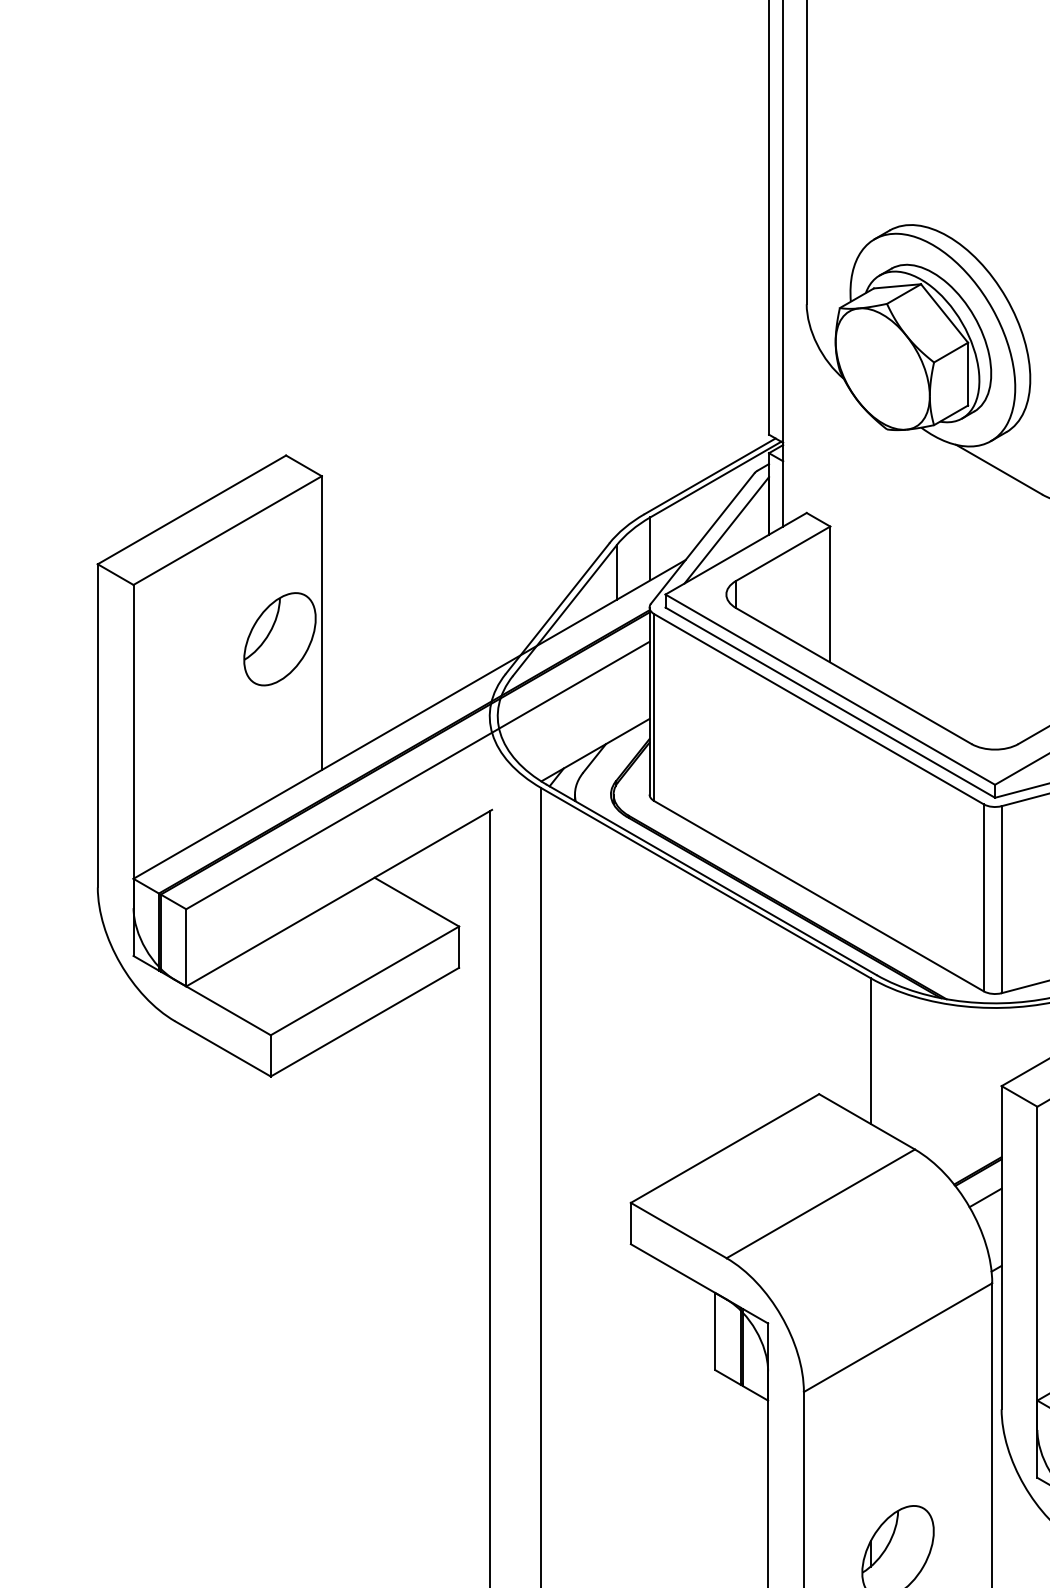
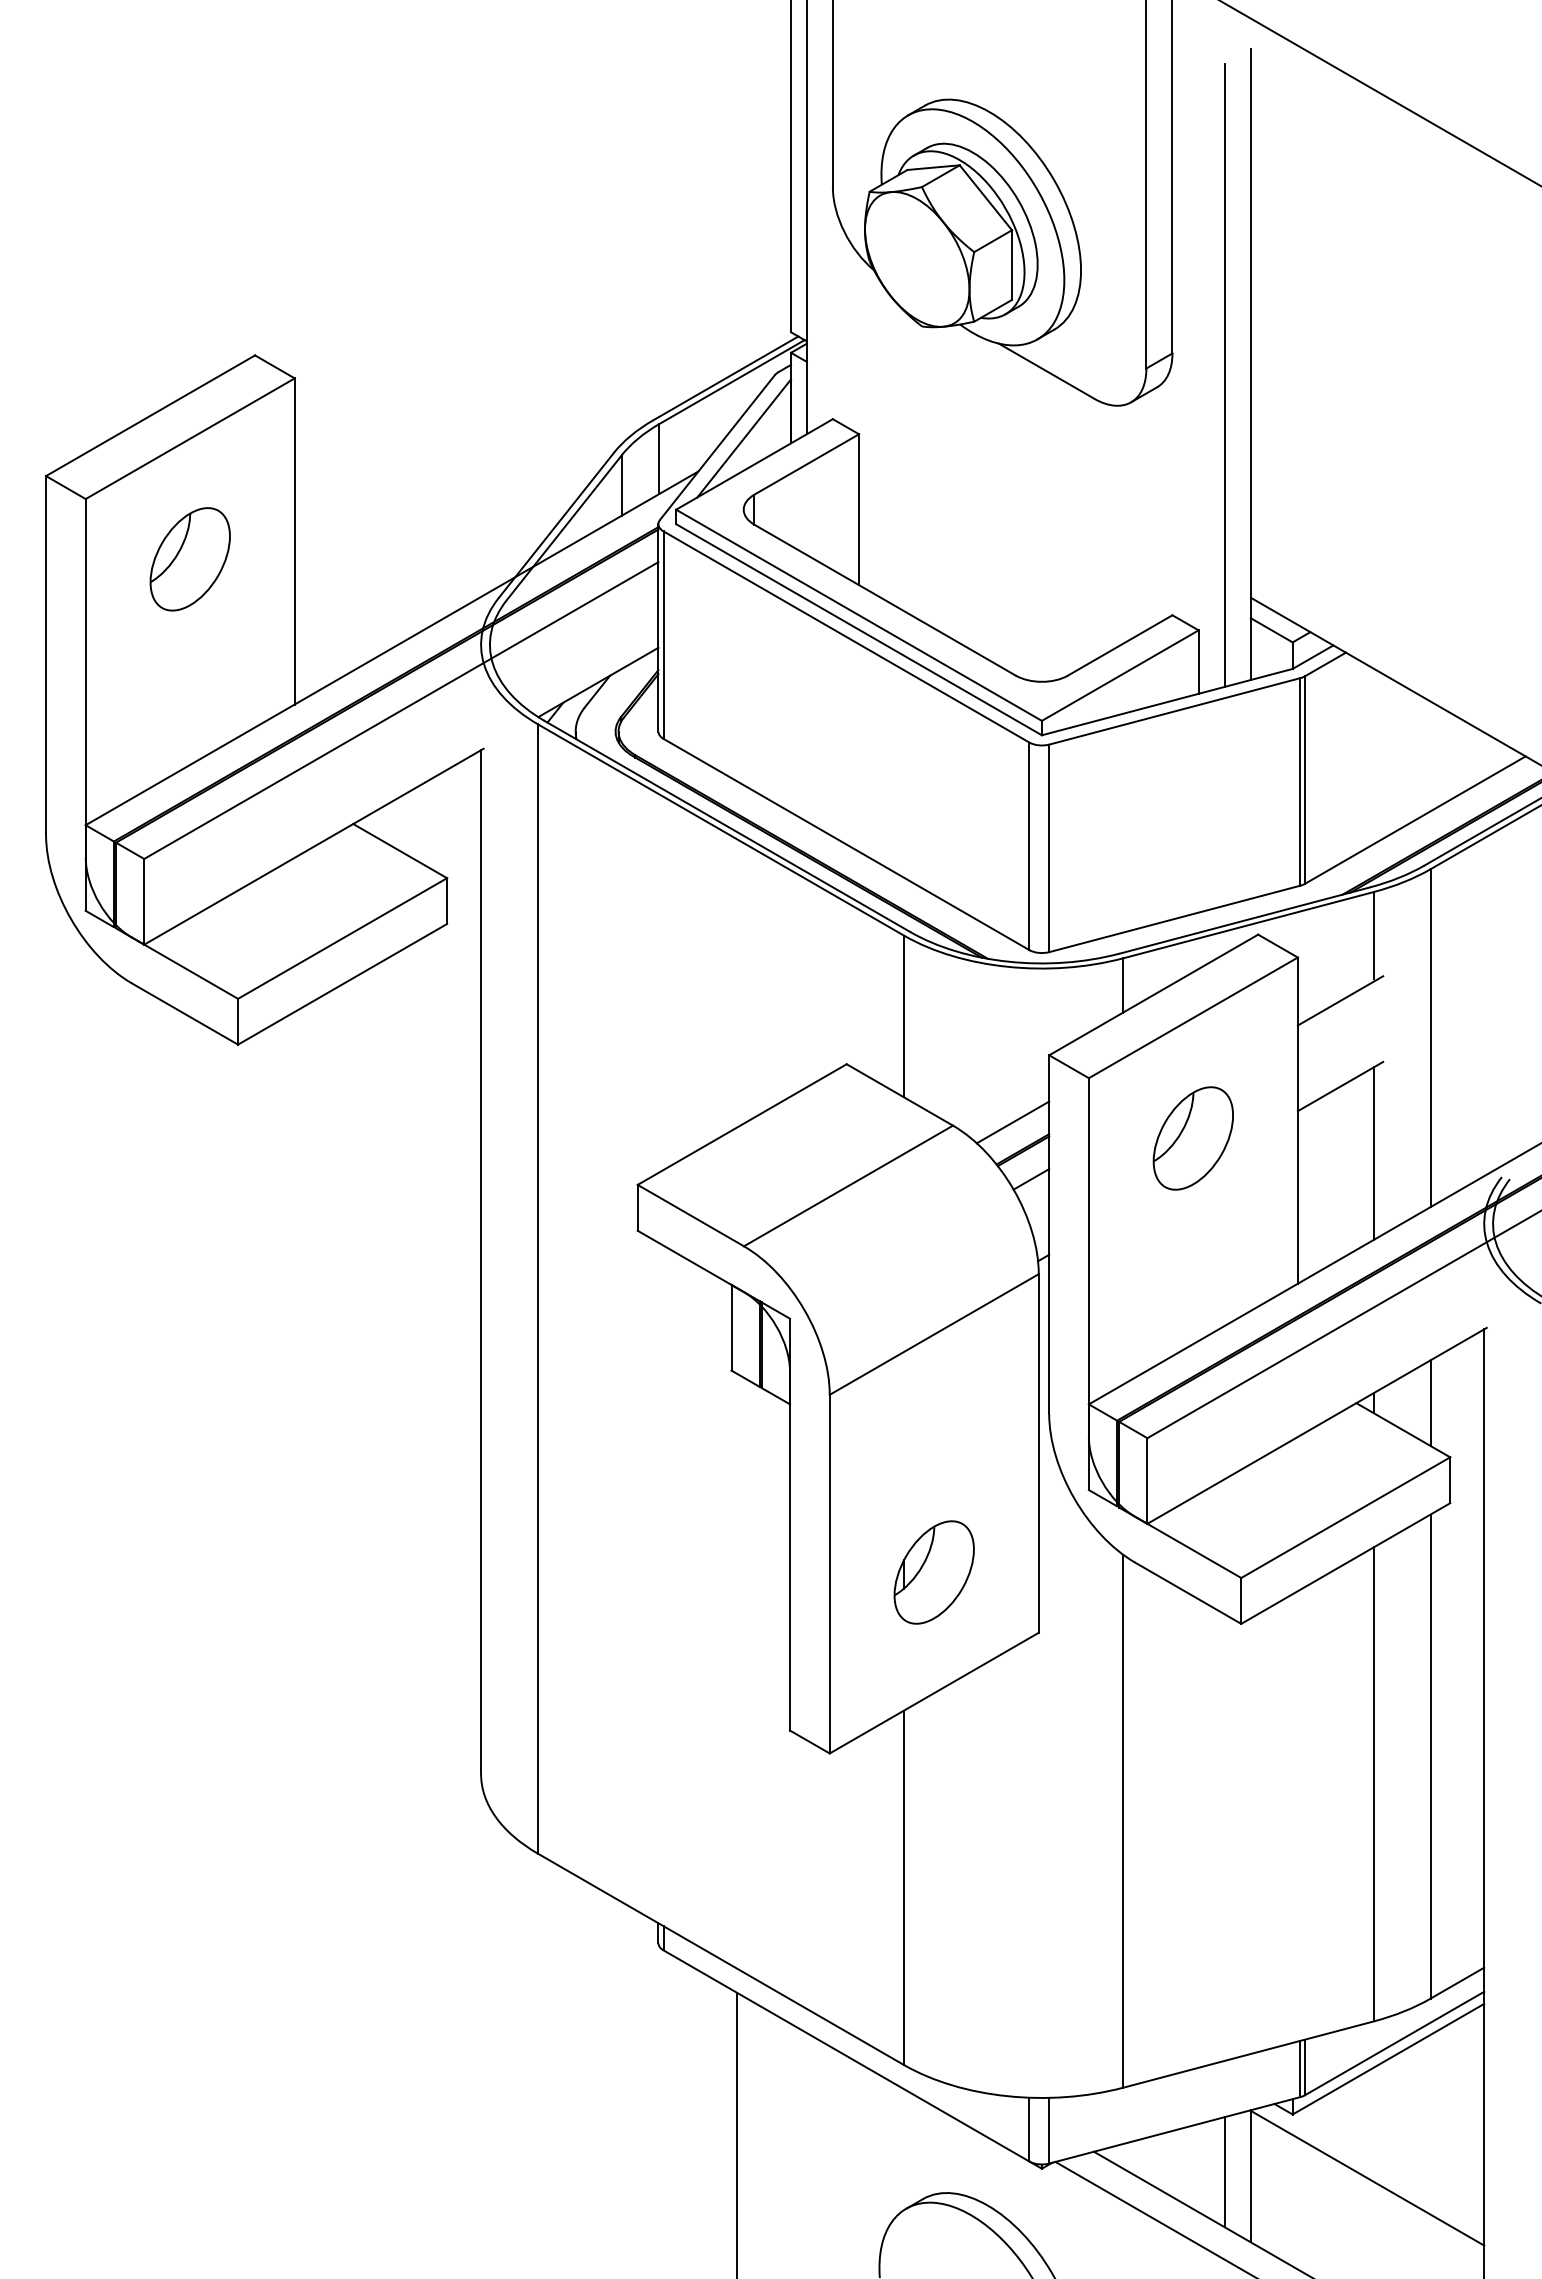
part: (279, 639) -> (189, 559), moved
line: (968, 1146) -> (1012, 1122), added

